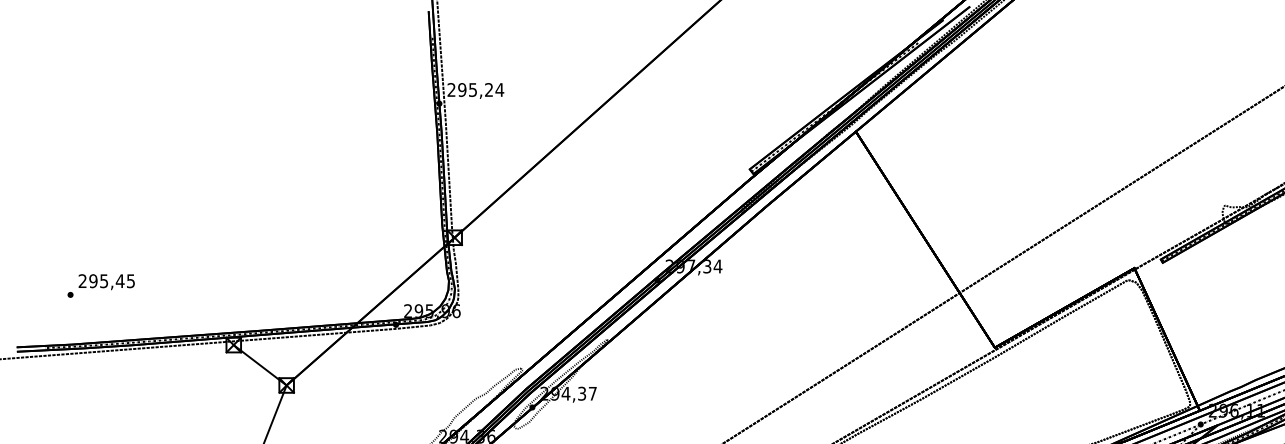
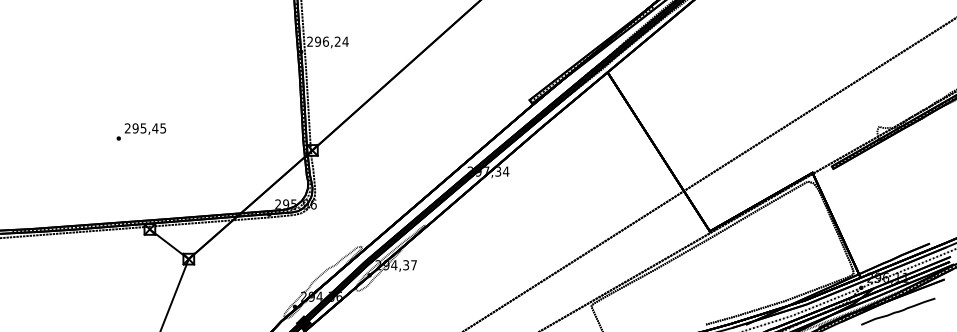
text: (473, 89) -> (326, 41), 295,24 -> 296,24
text: (101, 285) -> (141, 131), moved

